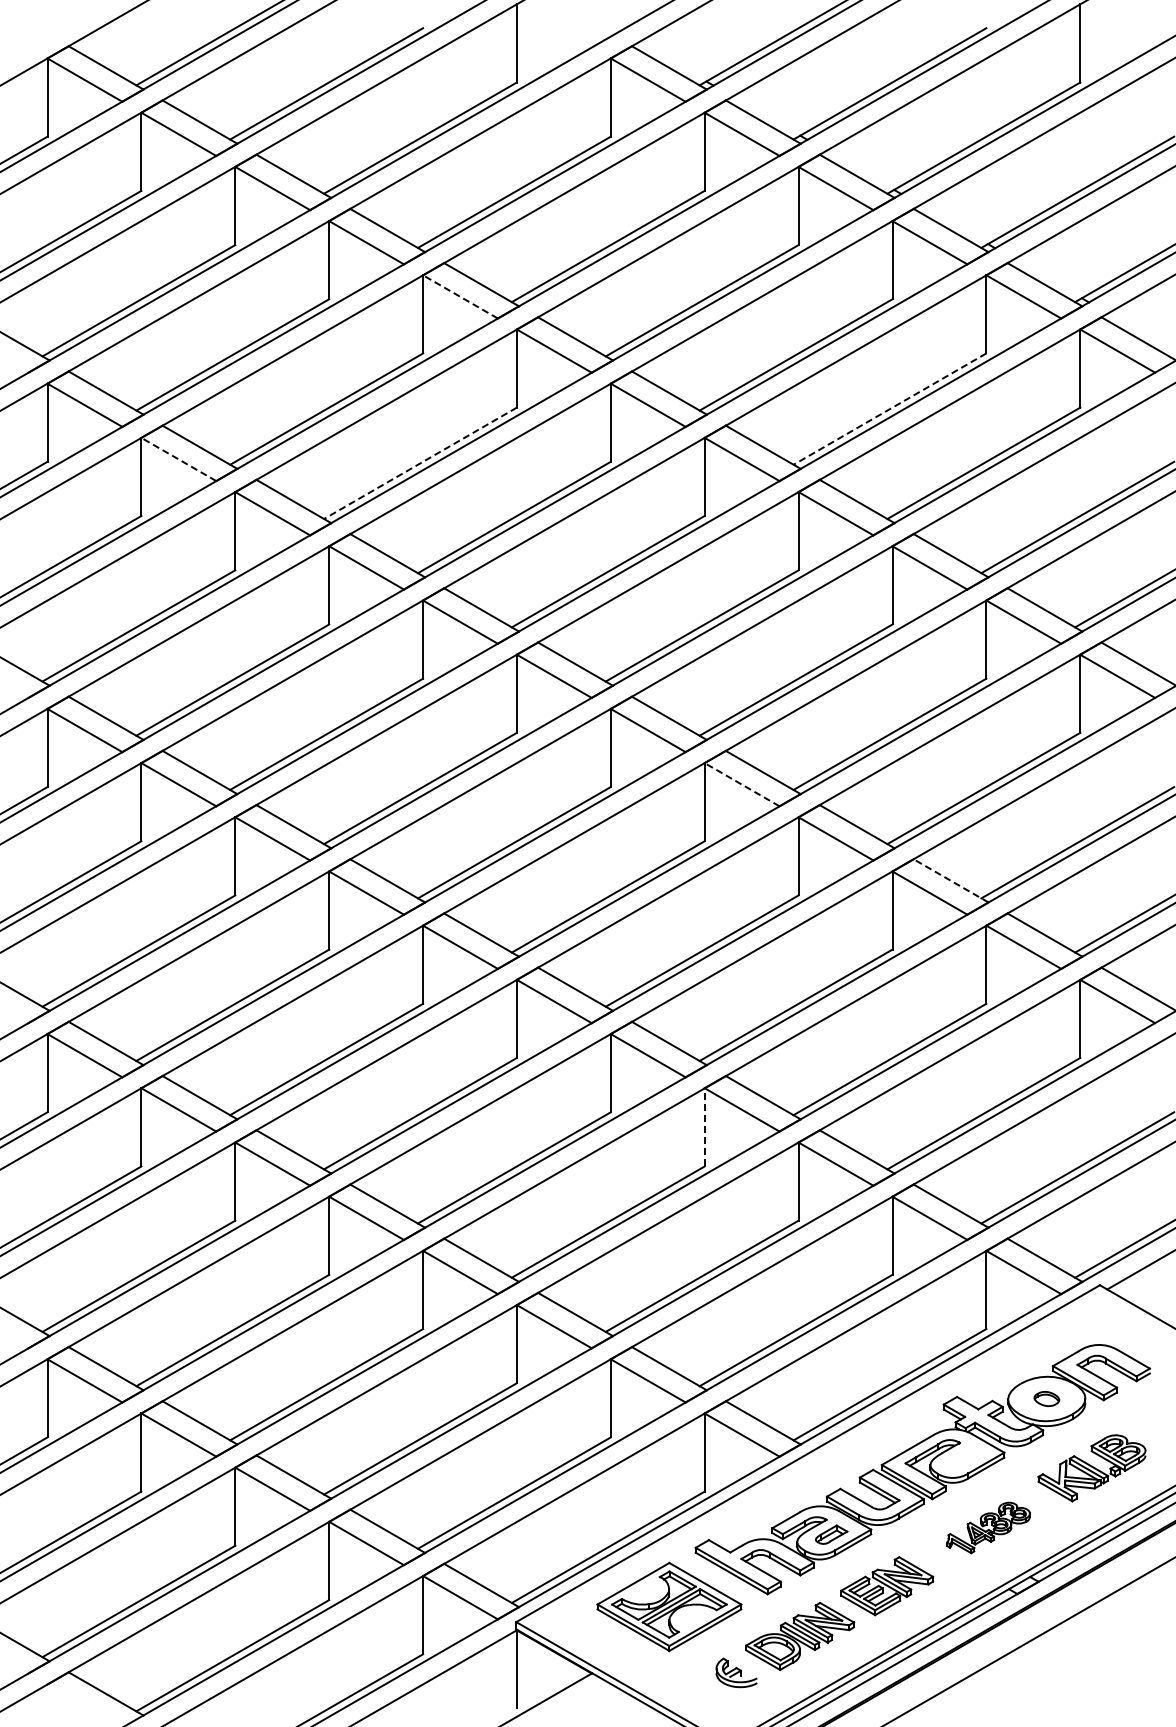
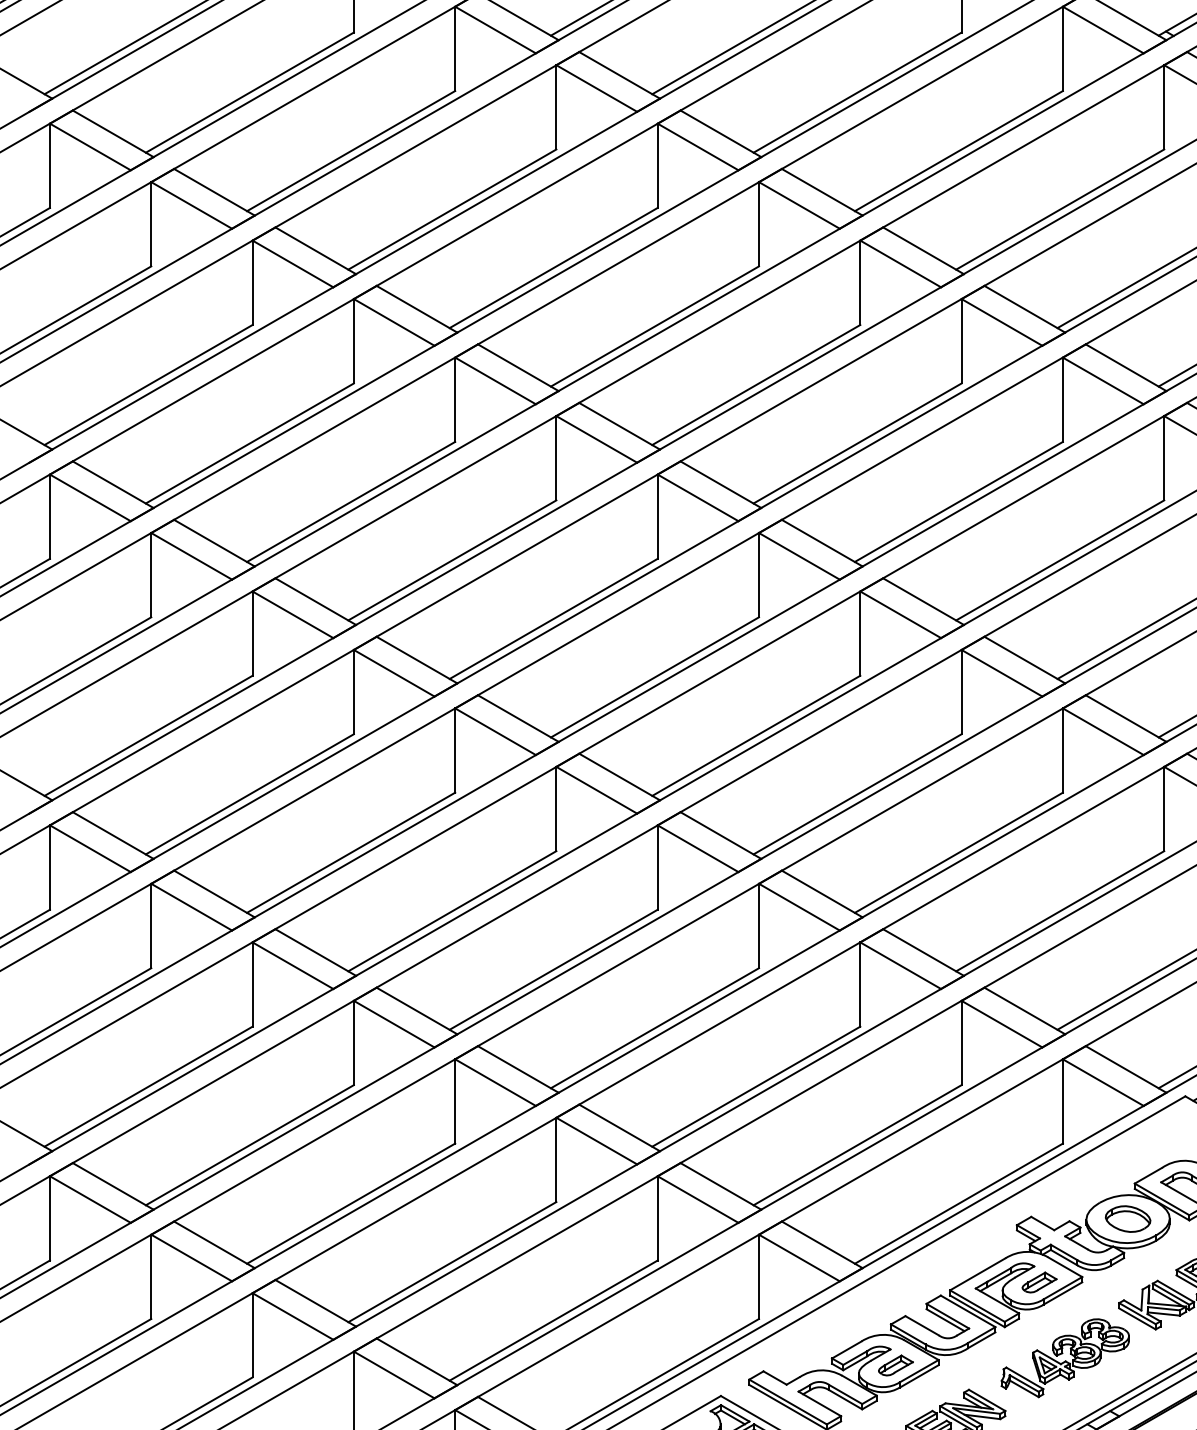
line: (460, 296) -> (495, 29), dashed -> solid
line: (889, 409) -> (958, 151), dashed -> solid
line: (178, 459) -> (191, 205), dashed -> solid
line: (420, 463) -> (452, 209), dashed -> solid
line: (741, 784) -> (798, 556), dashed -> solid
line: (950, 880) -> (1024, 659), dashed -> solid
line: (704, 1126) -> (758, 925), dashed -> solid
part: (1046, 1398) -> (1127, 1218), size x1.67
part: (964, 1457) -> (1039, 1282), added
part: (988, 1527) -> (1065, 1357), size x1.43

